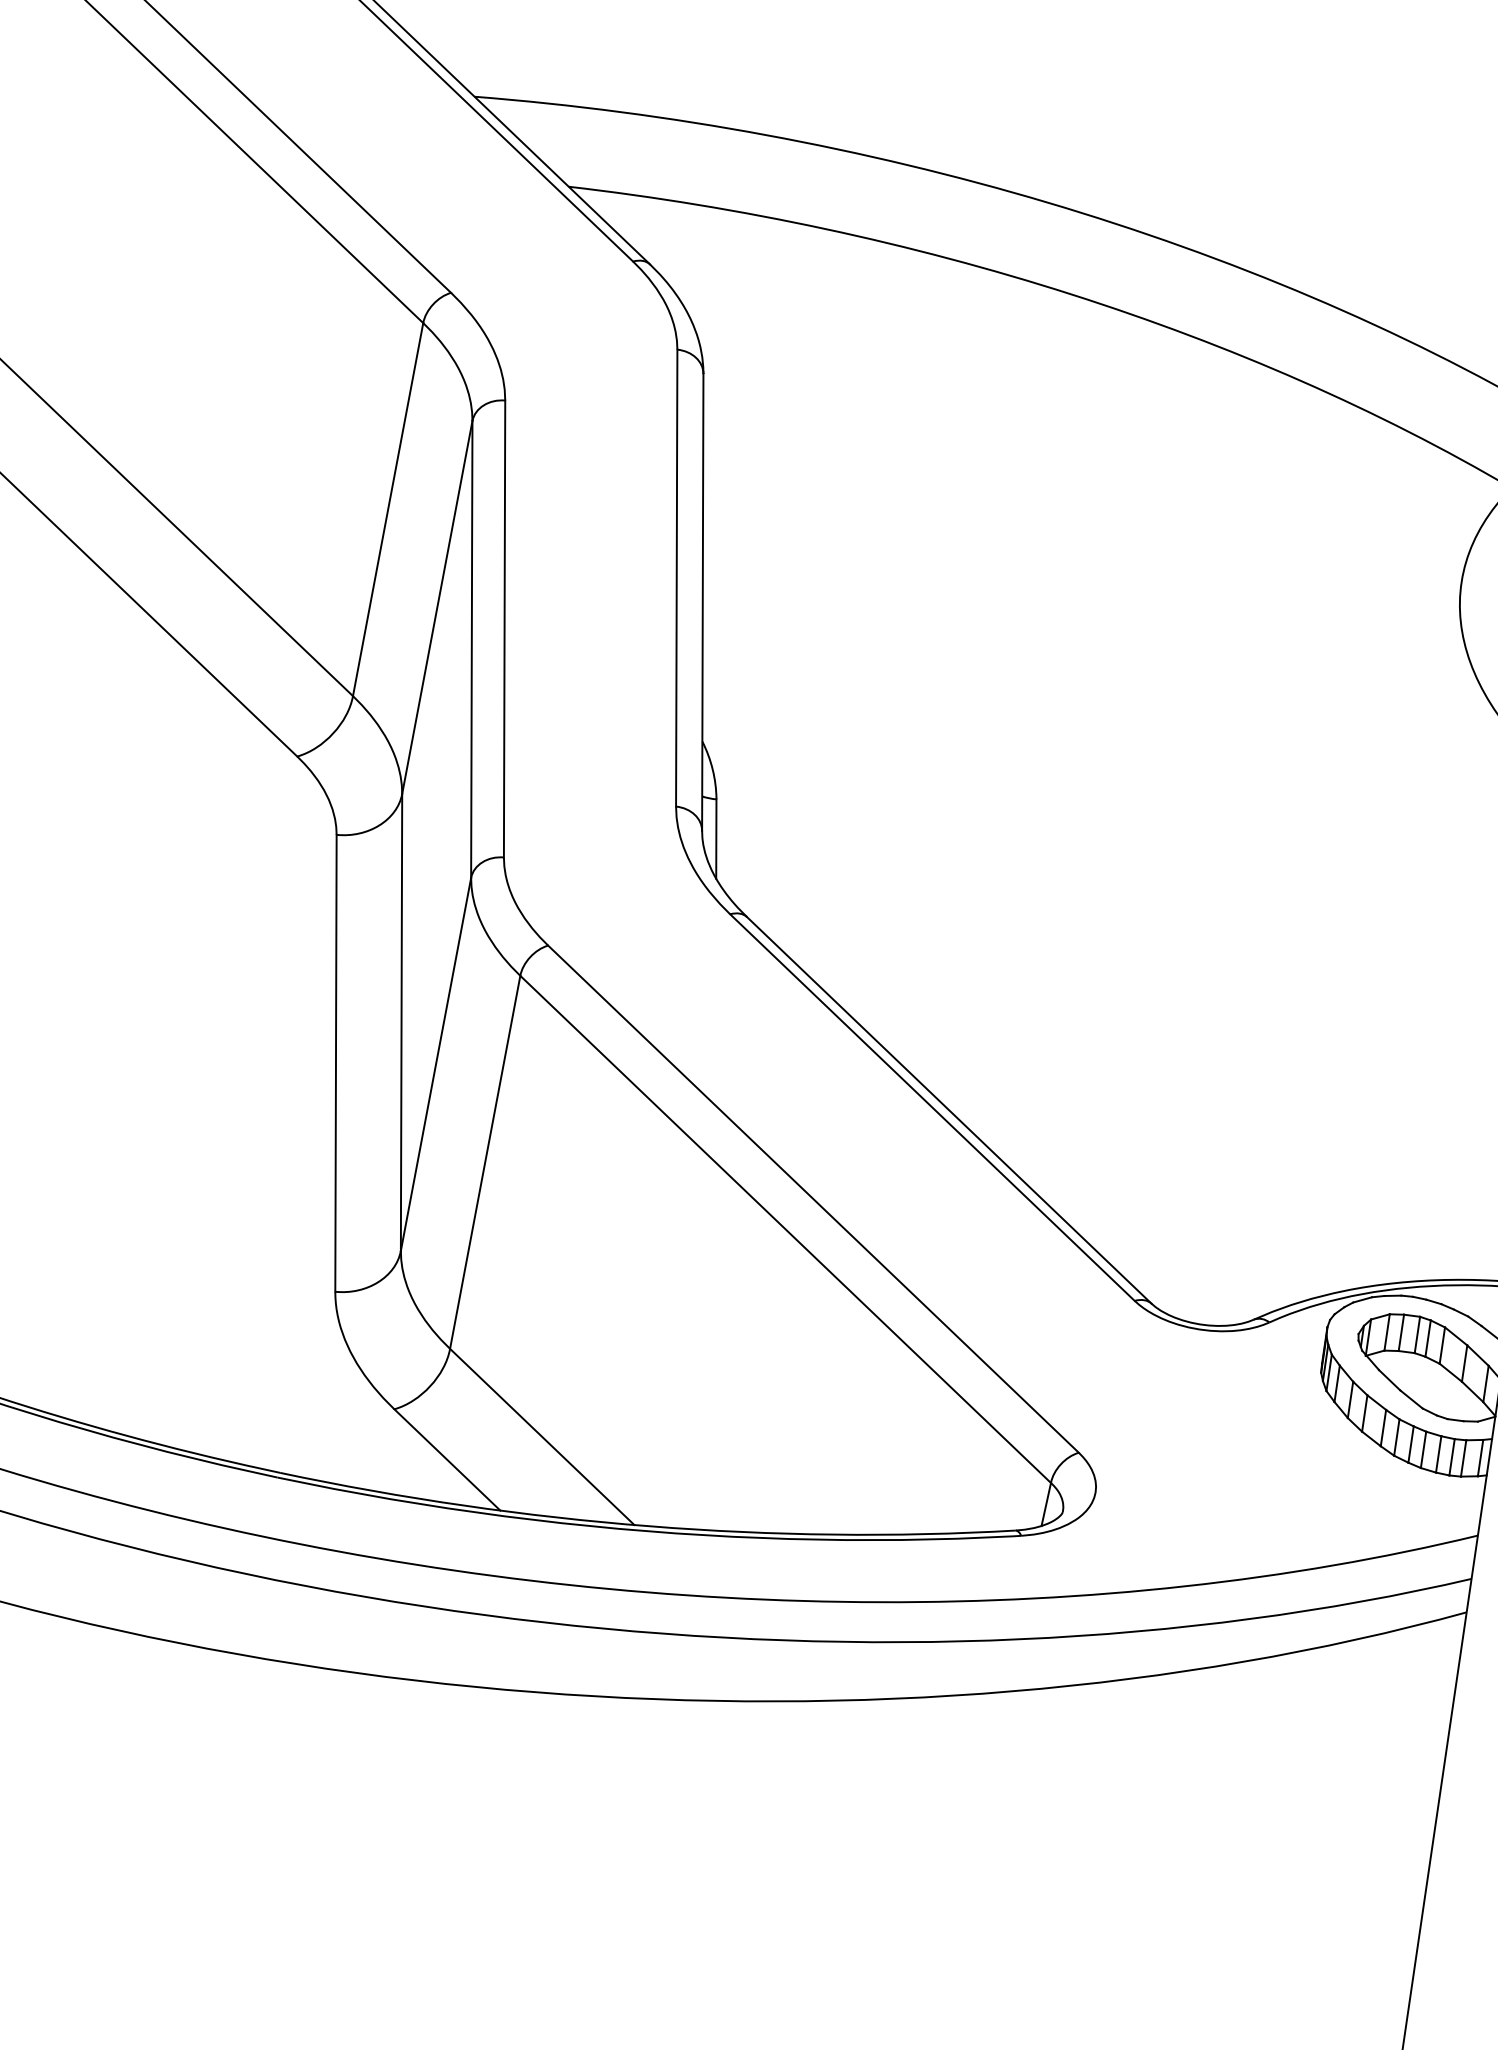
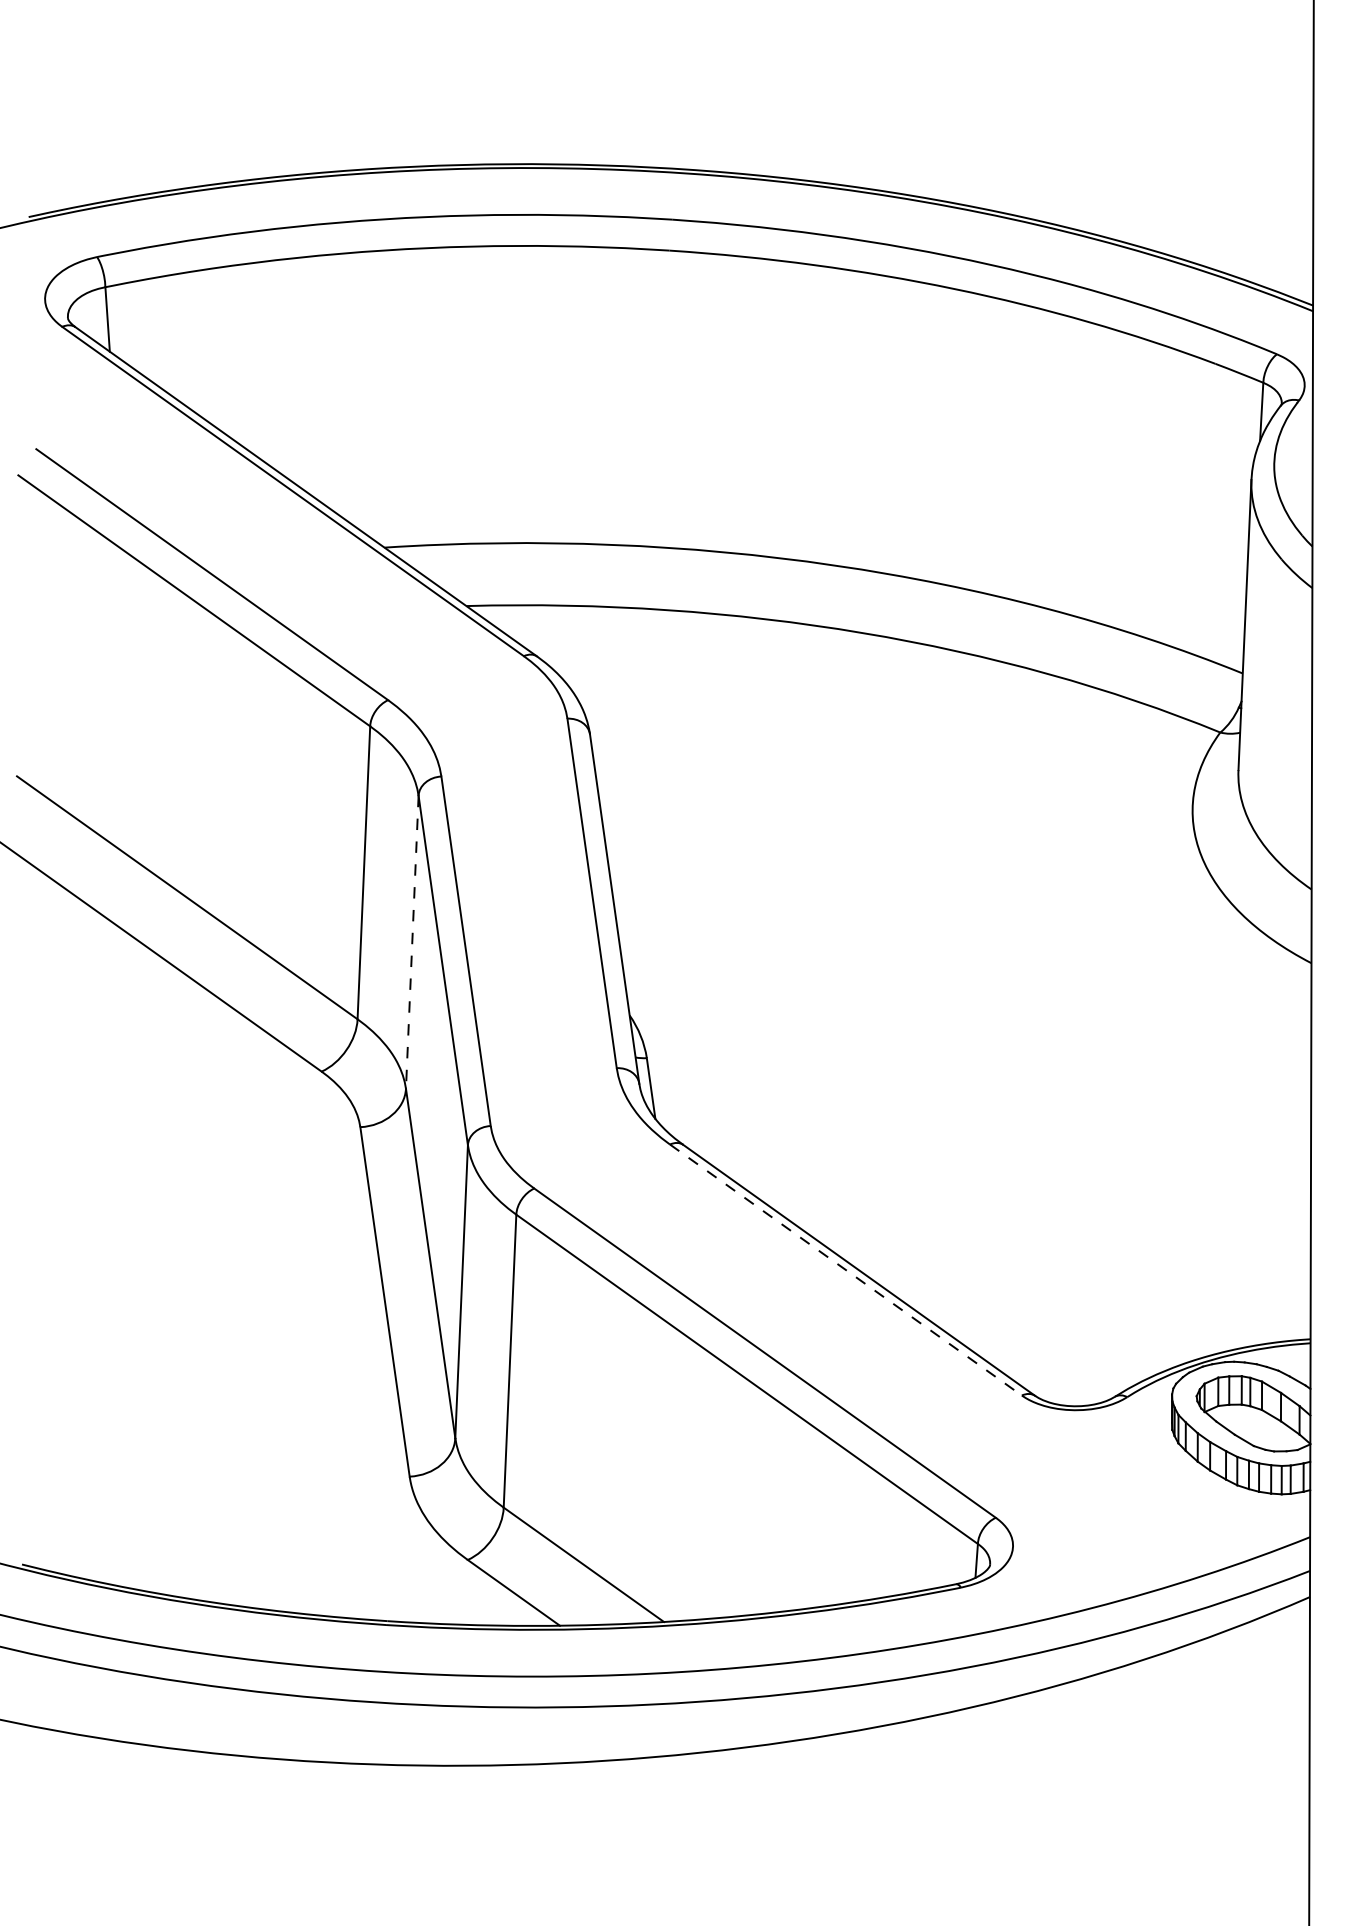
line: (437, 607) -> (412, 942), solid -> dashed
line: (933, 1108) -> (846, 1270), solid -> dashed

